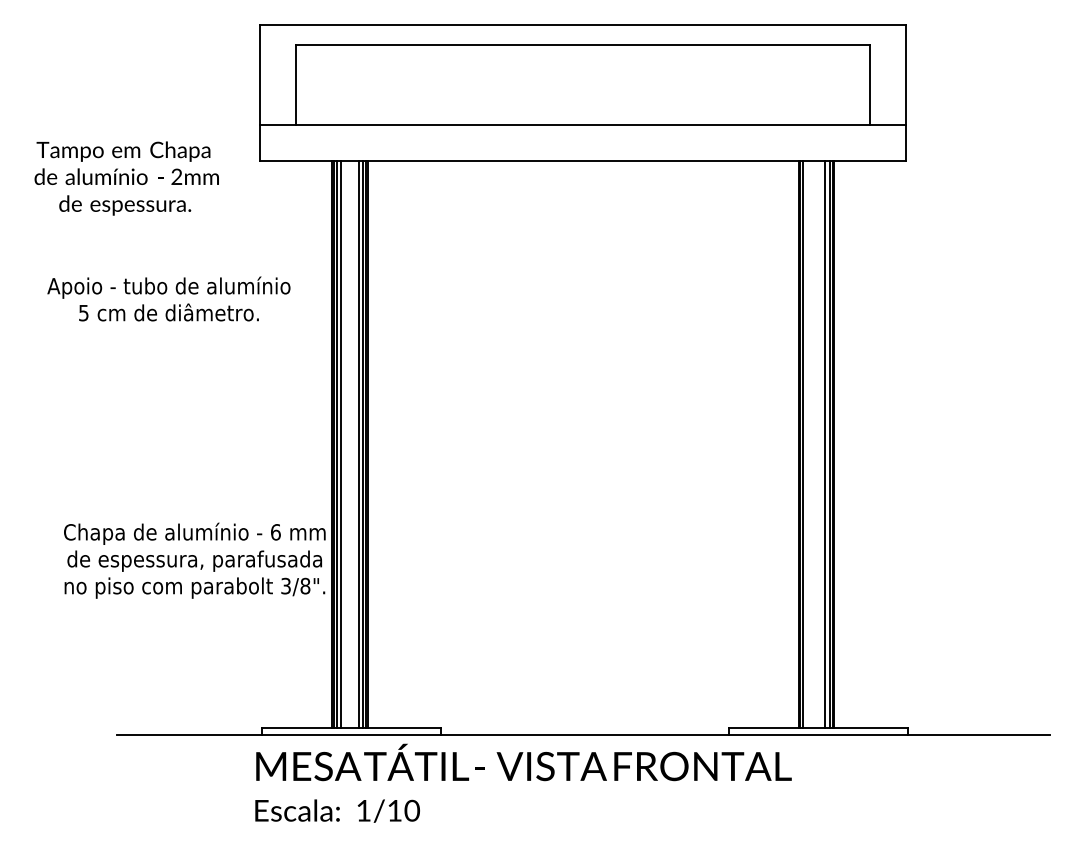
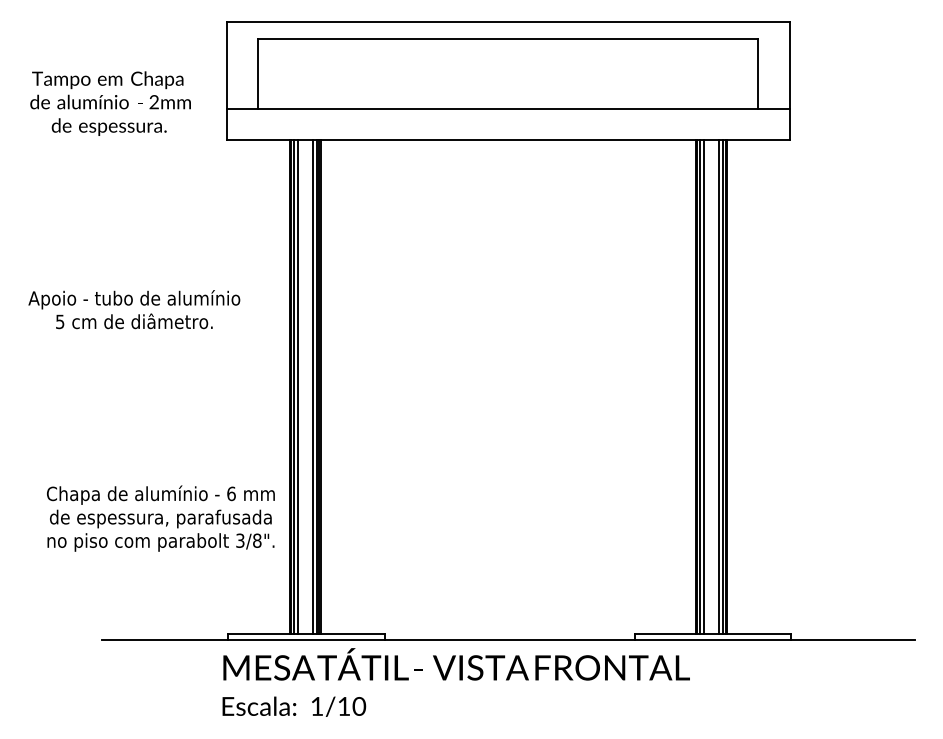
text: (126, 178) -> (110, 103), moved
text: (169, 298) -> (134, 309), moved
line: (807, 443) -> (703, 386), added
text: (194, 560) -> (160, 518), moved

